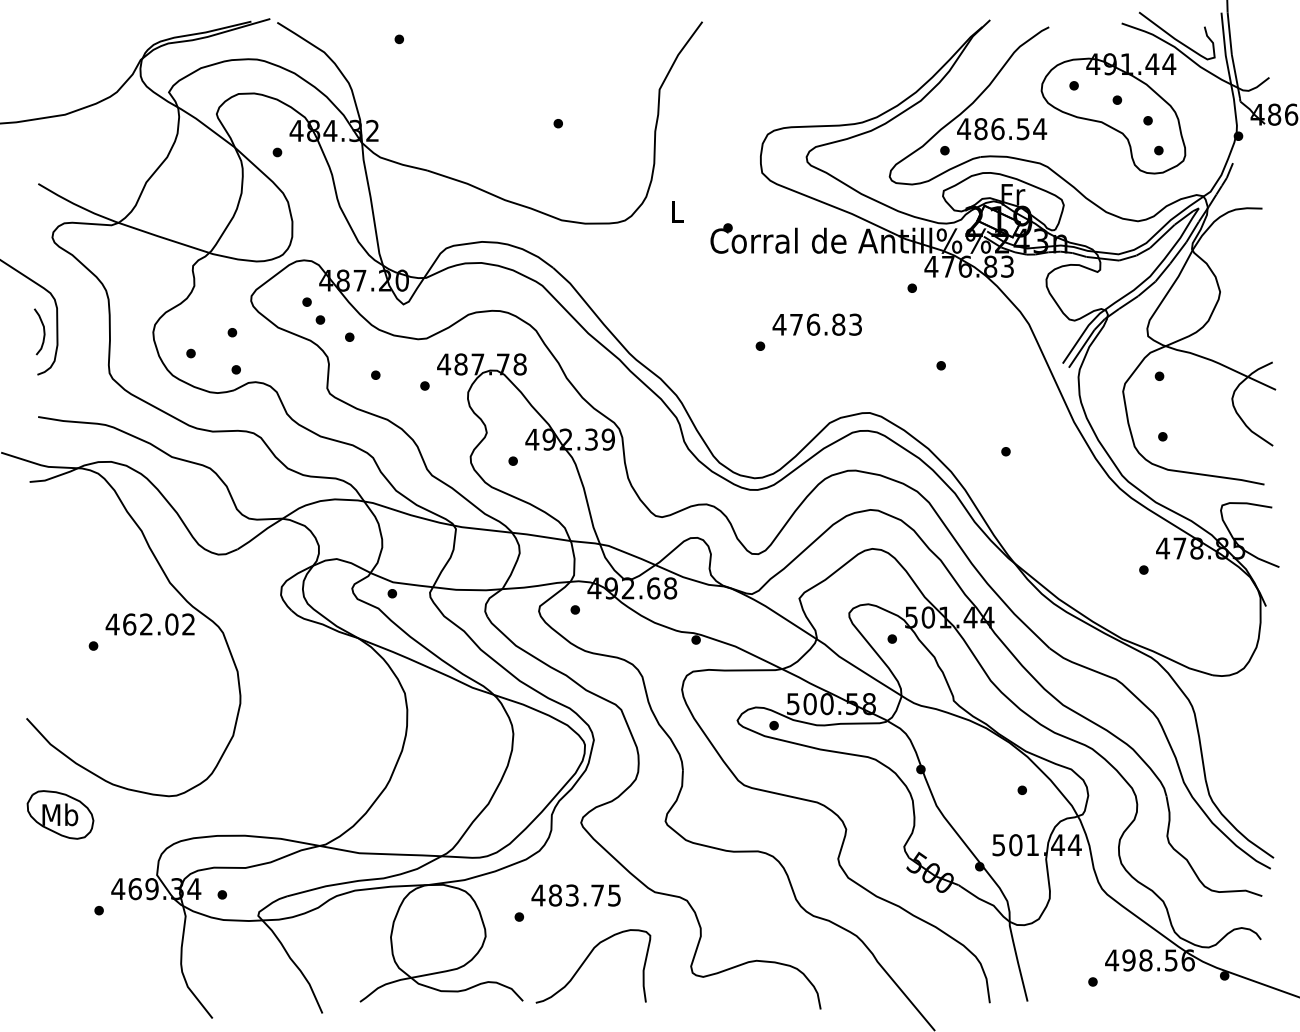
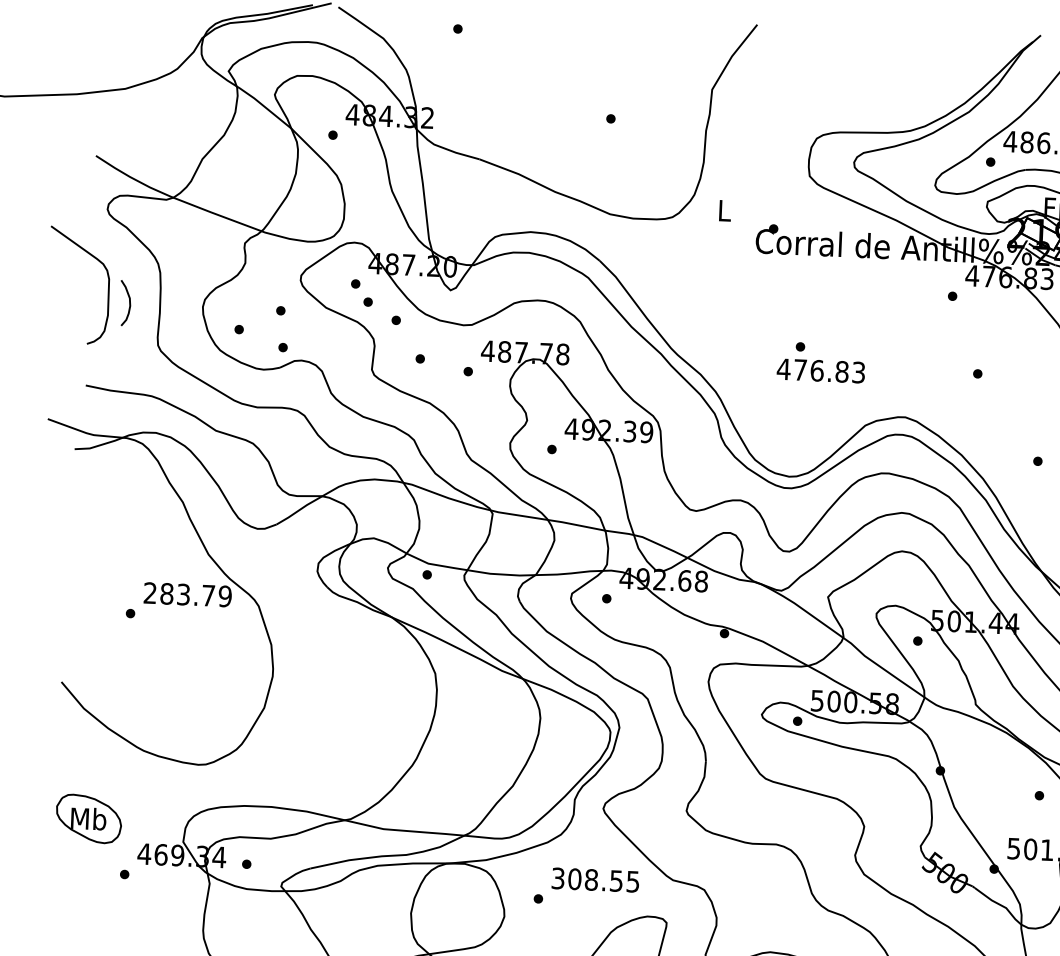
text: (816, 324) -> (820, 370), moved
curve: (43, 331) -> (129, 303), moved
text: (150, 624) -> (187, 594), 462.02 -> 283.79
part: (60, 814) -> (88, 818), moved
text: (567, 895) -> (586, 879), 483.75 -> 308.55

